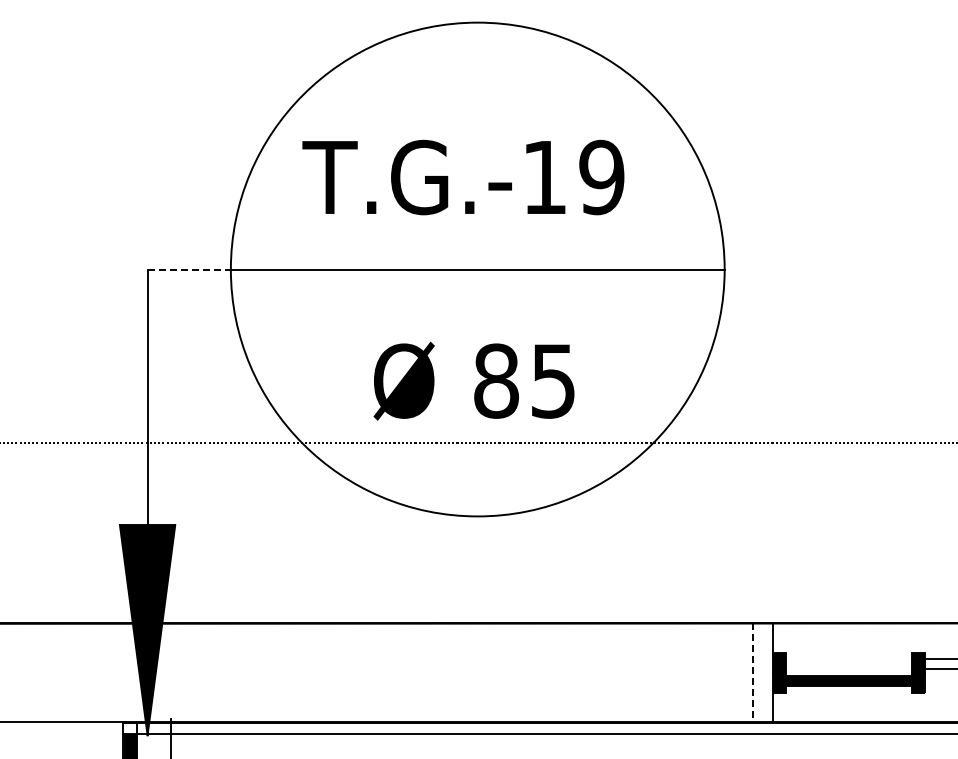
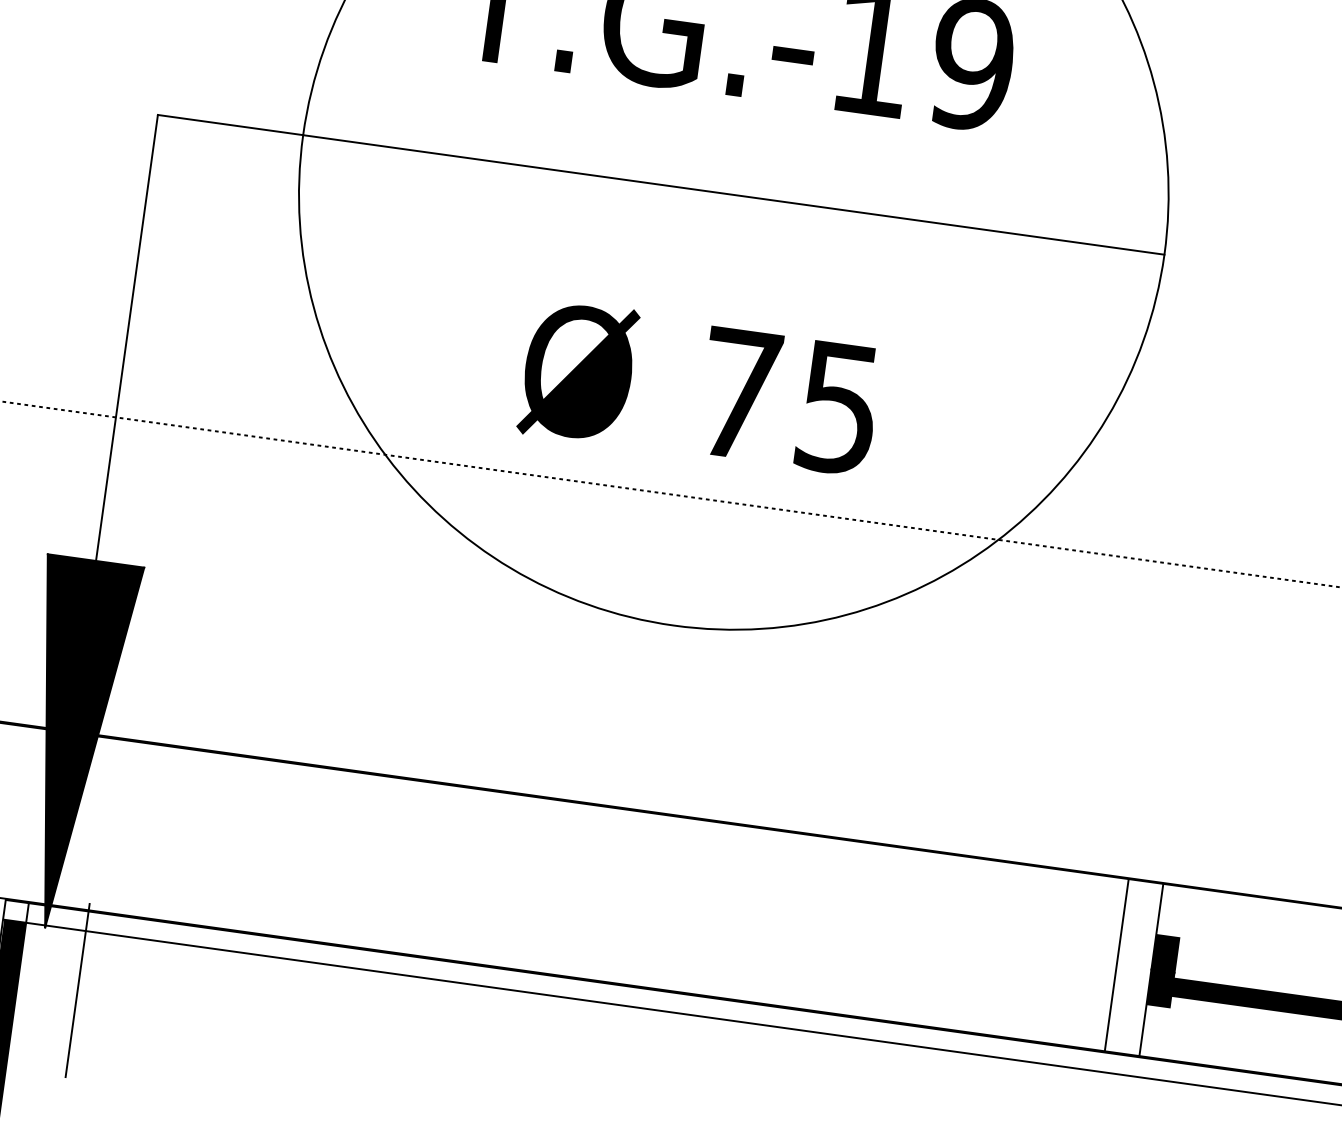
line: (189, 269) -> (231, 125), dashed -> solid
text: (496, 380) -> (739, 393), 85 -> 75
line: (753, 672) -> (1117, 964), dashed -> solid

